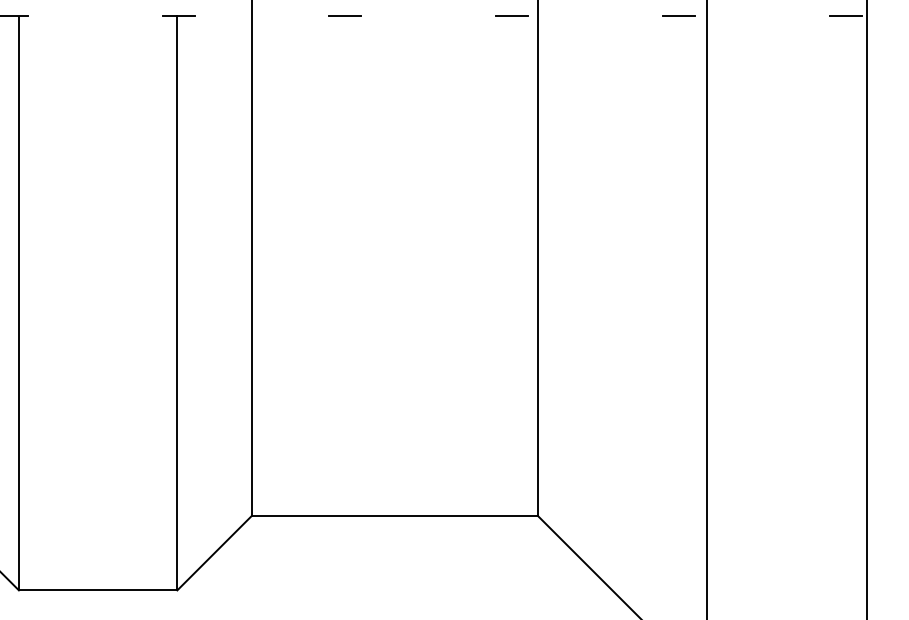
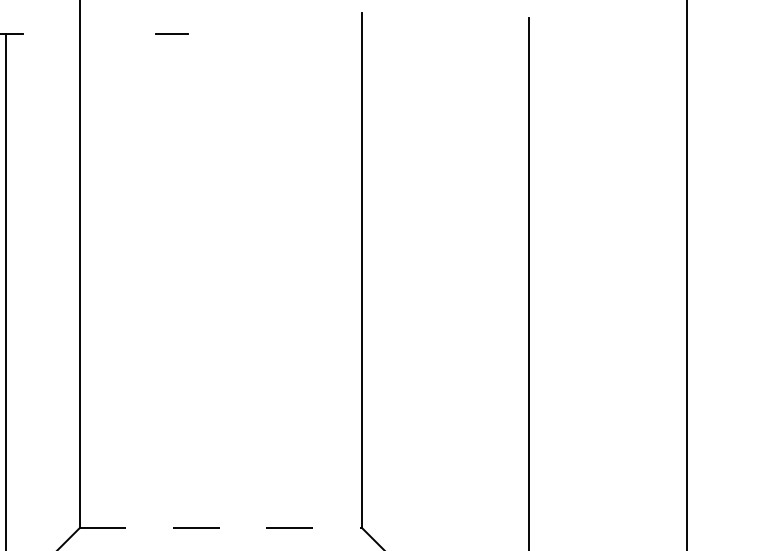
line: (512, 16) -> (337, 34), removed
line: (678, 16) -> (501, 34), removed
line: (845, 16) -> (666, 34), removed
line: (395, 515) -> (221, 527), solid -> dashed

